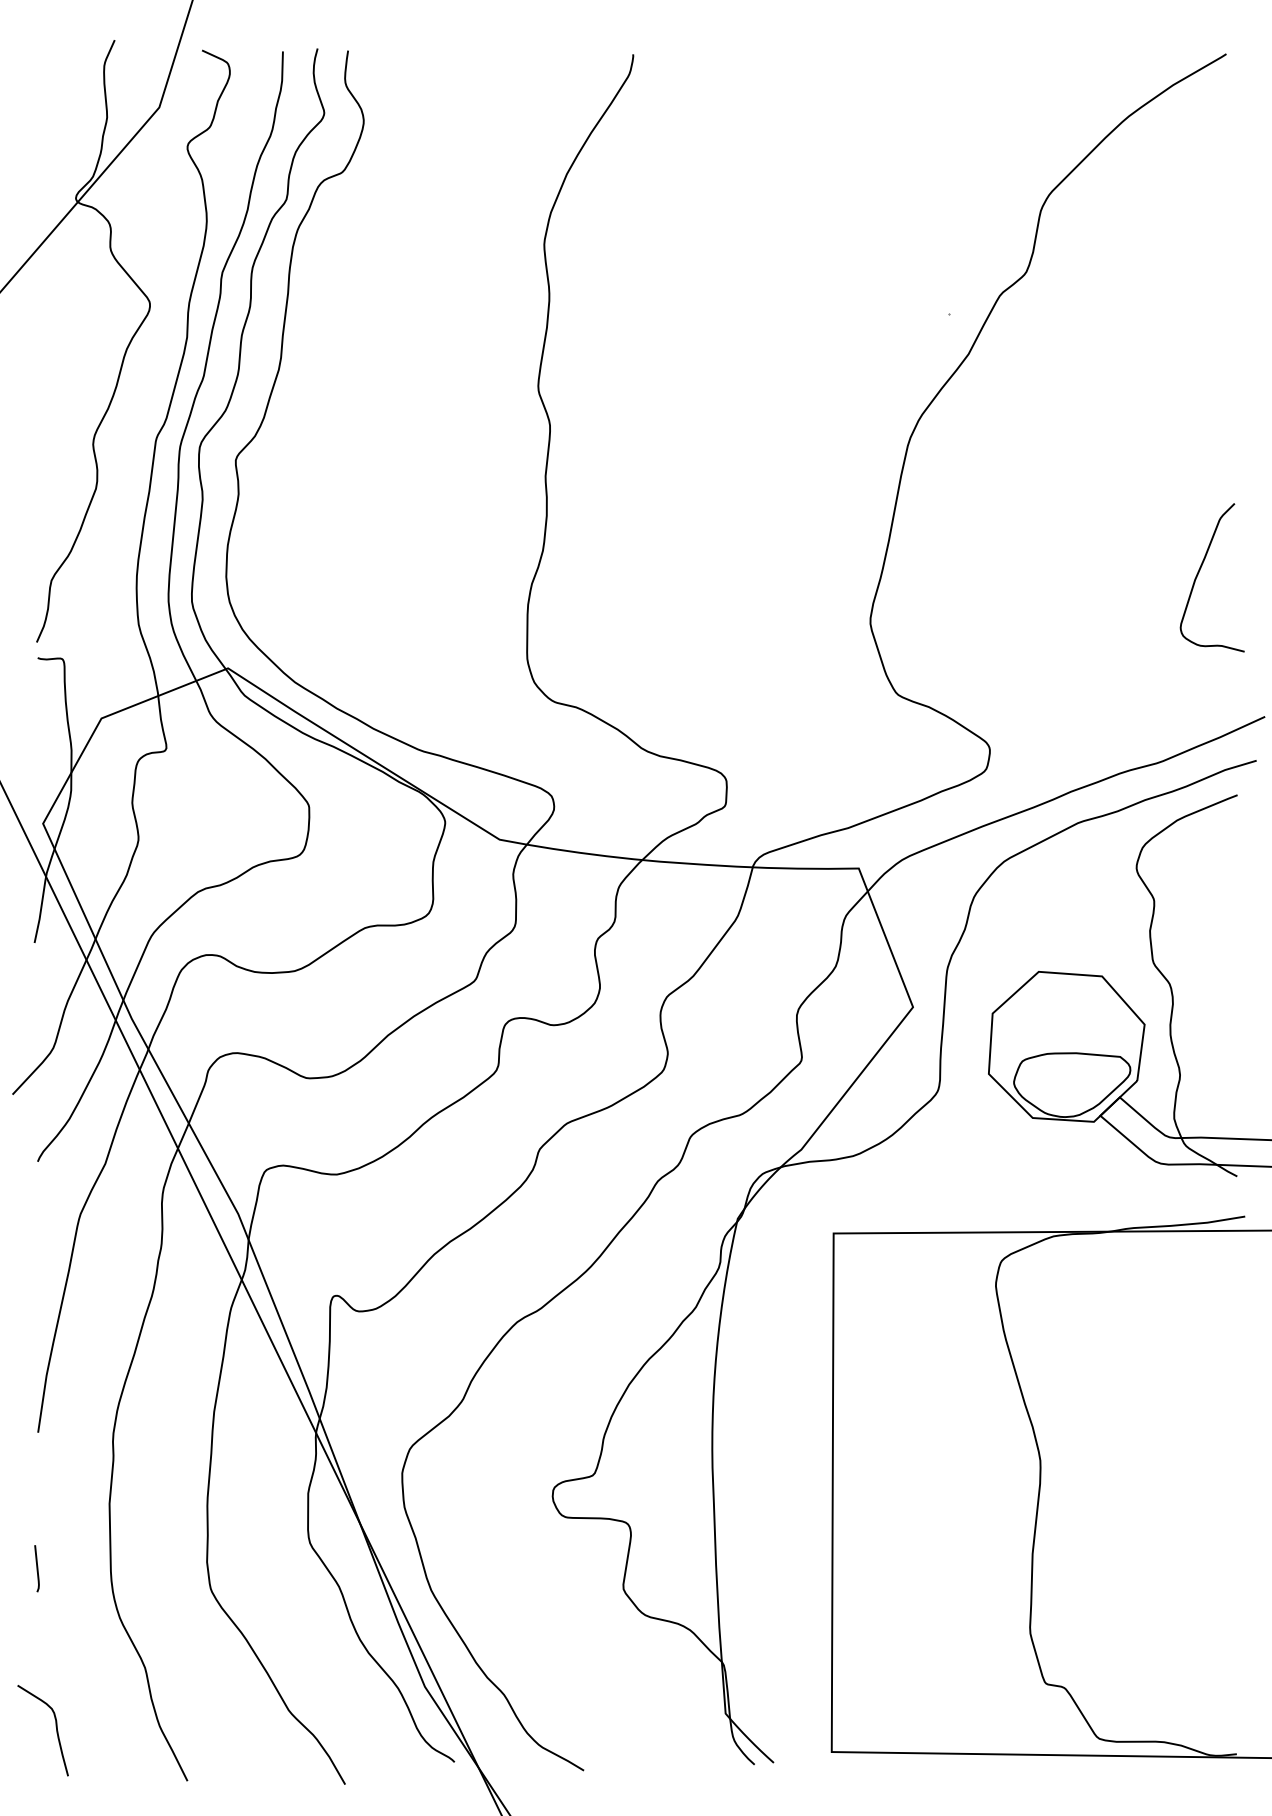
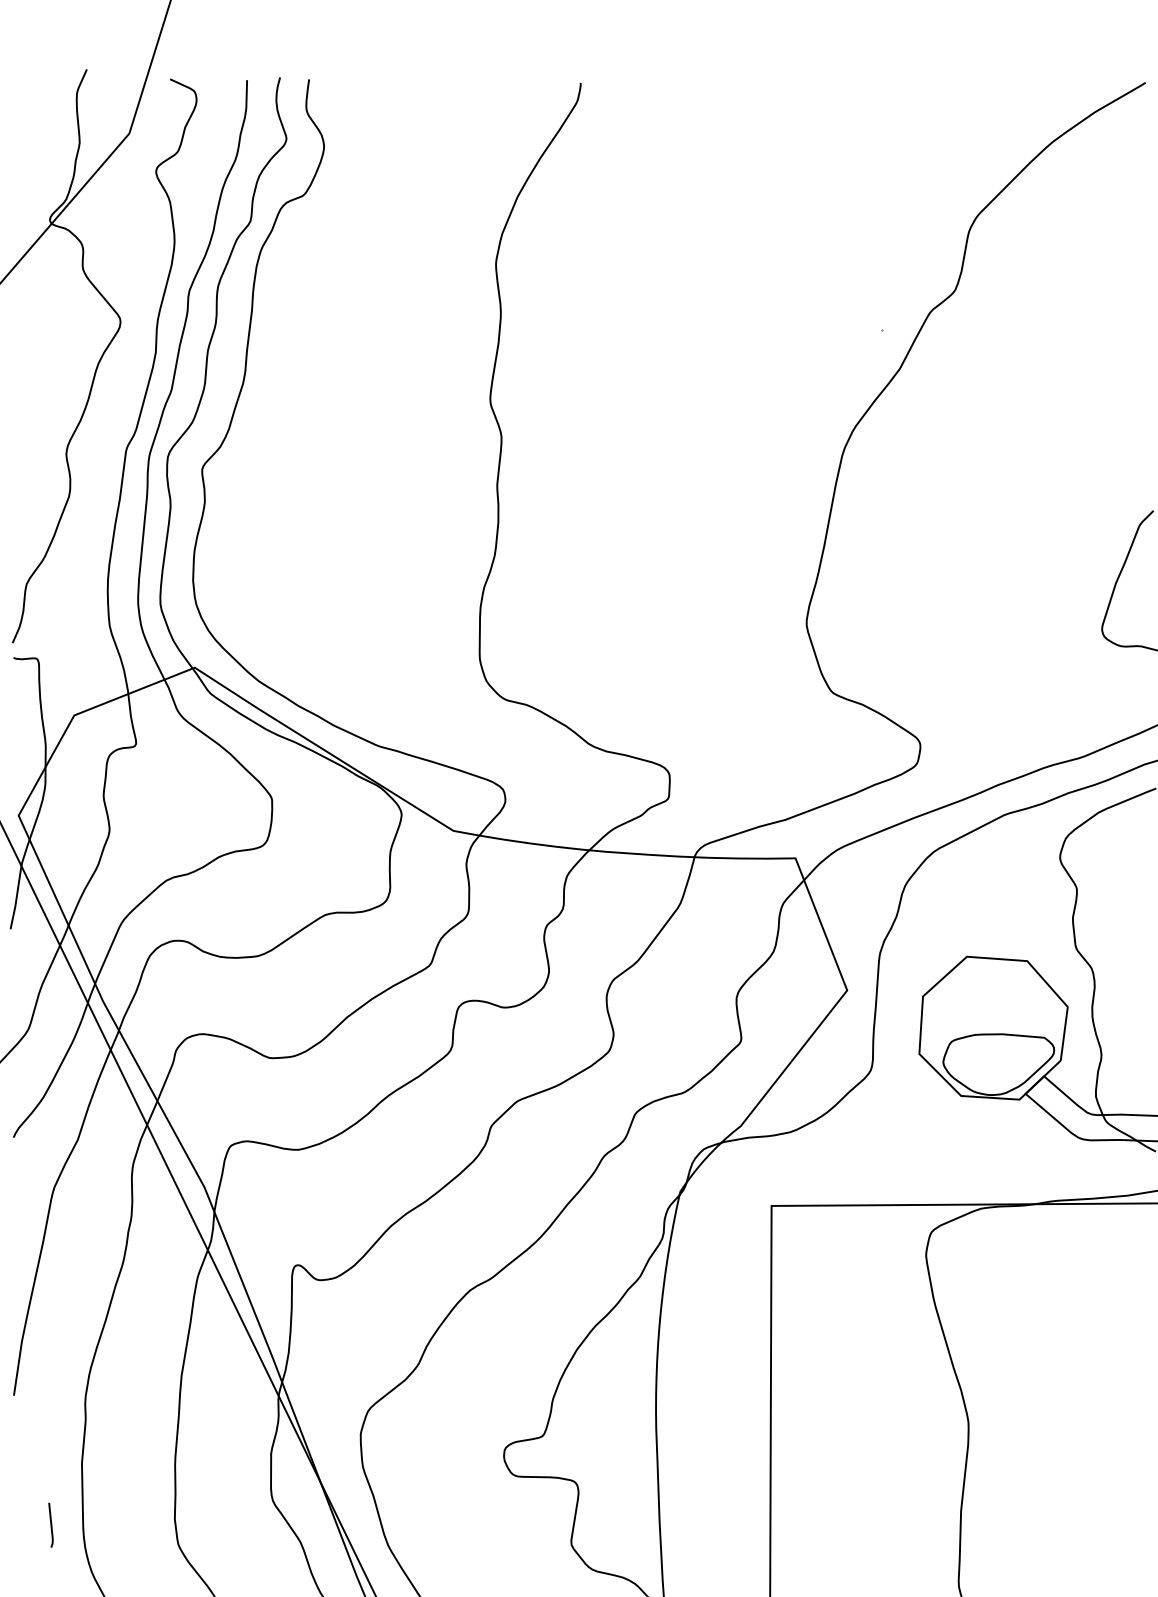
line: (36, 1568) -> (50, 1525), moved

